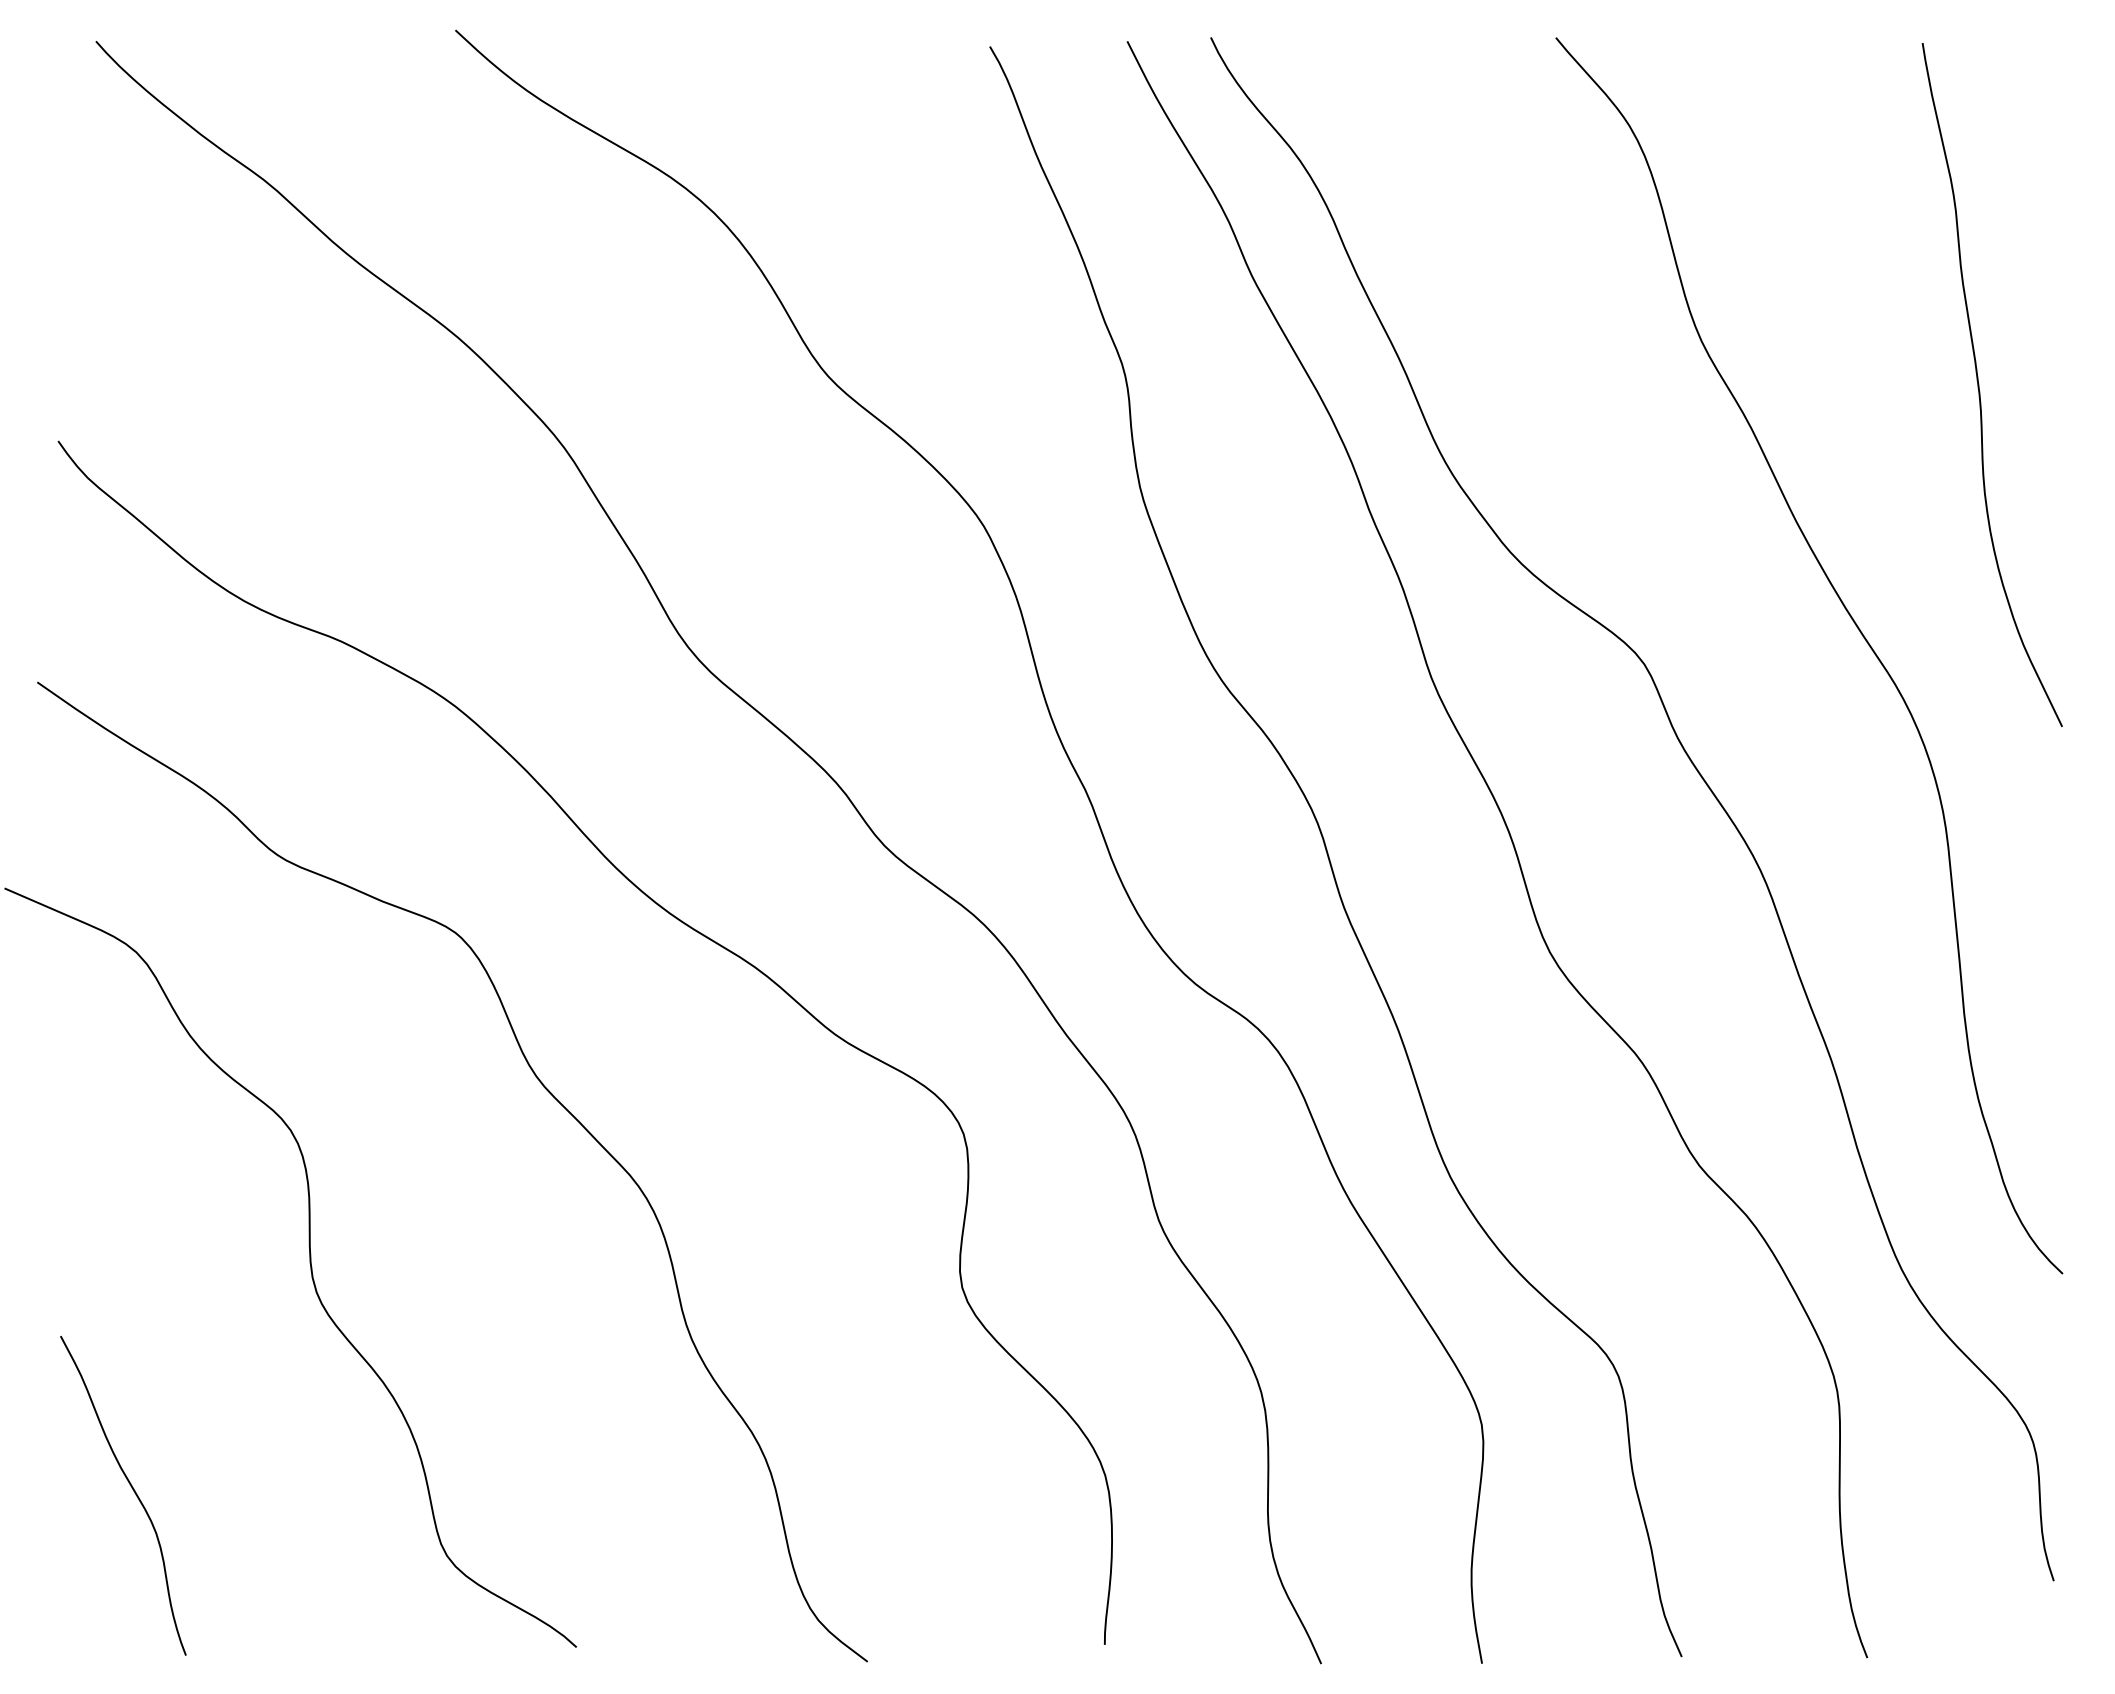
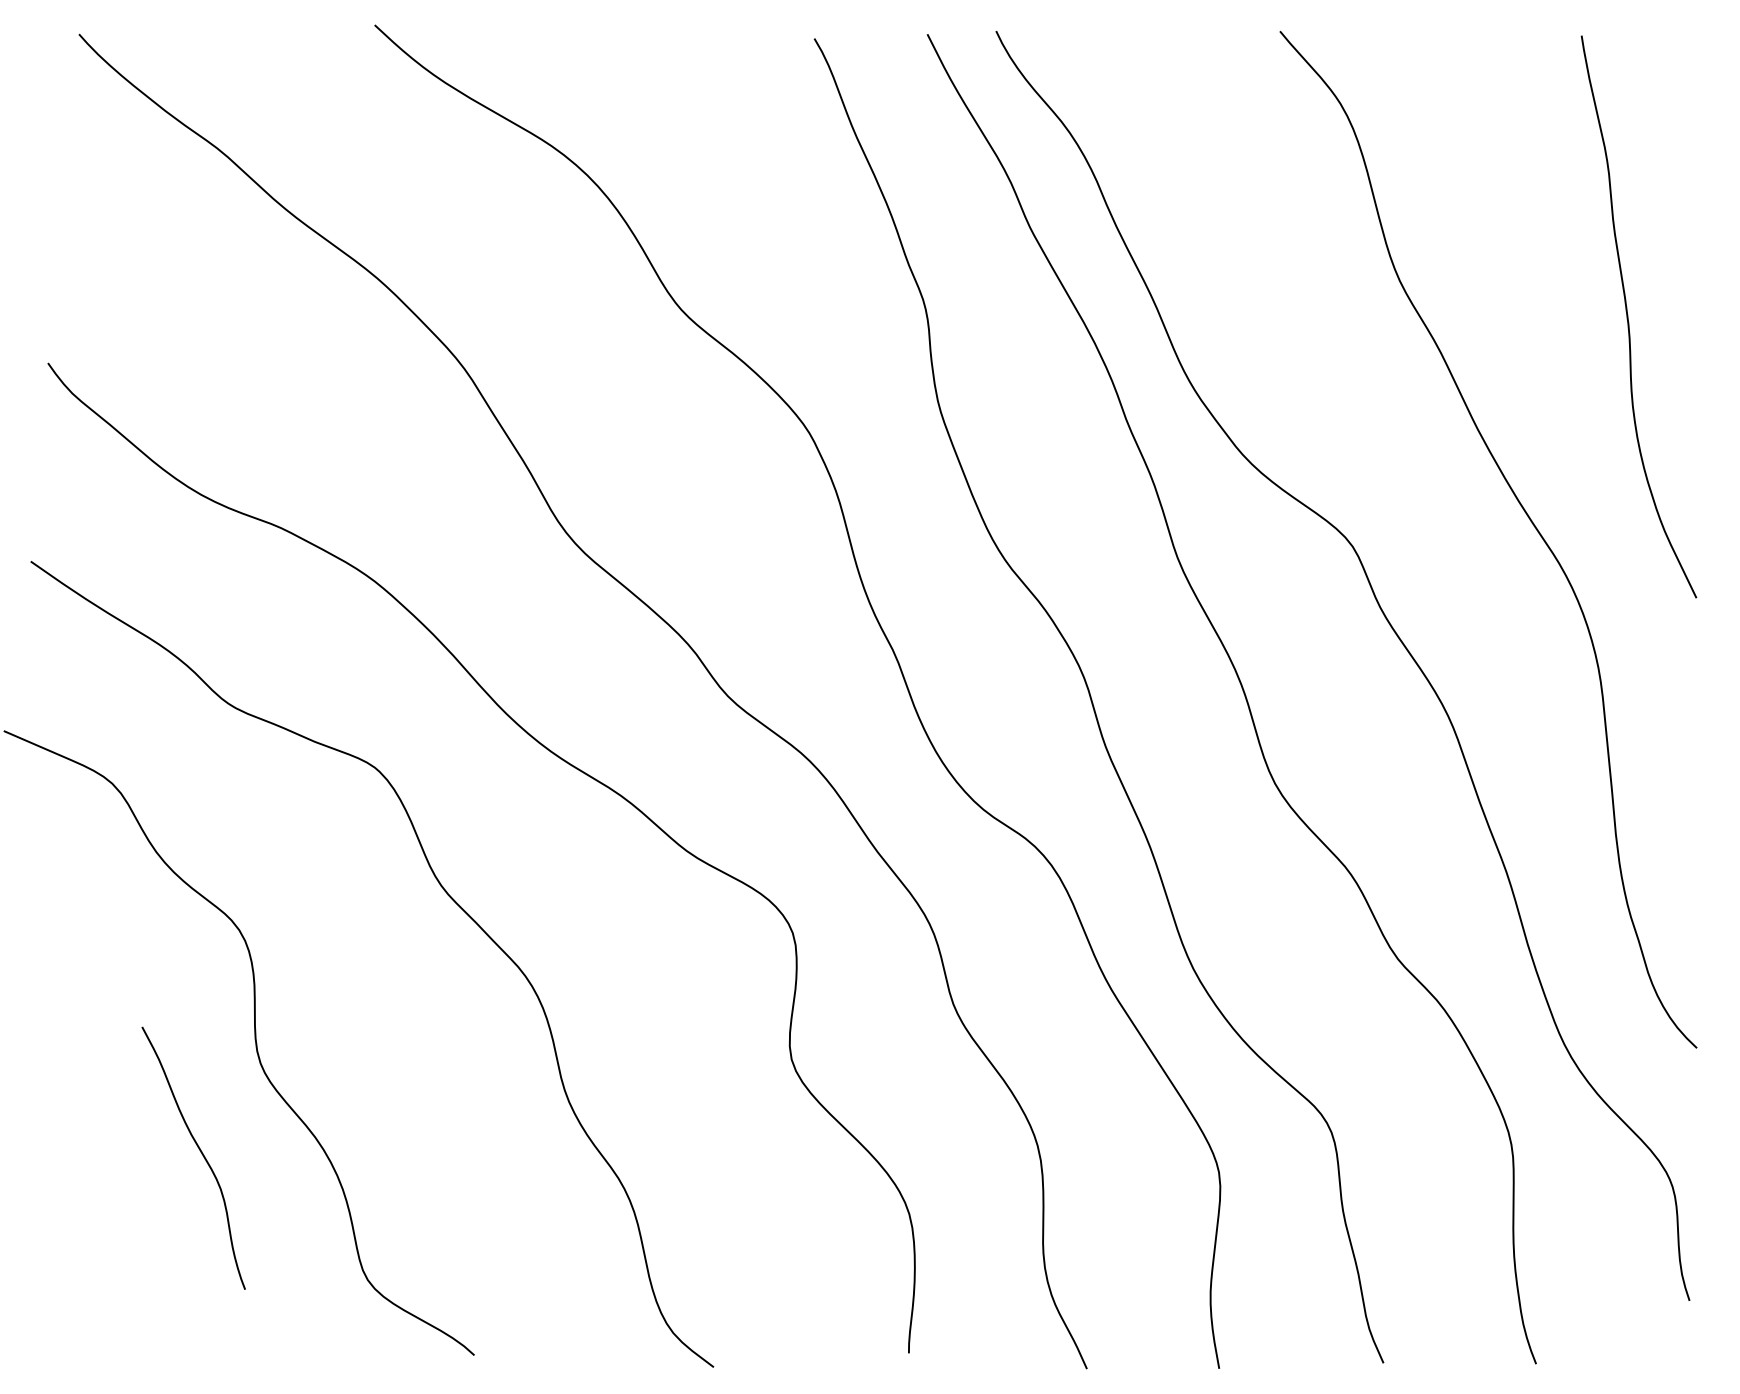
curve: (131, 1488) -> (200, 1152), moved

